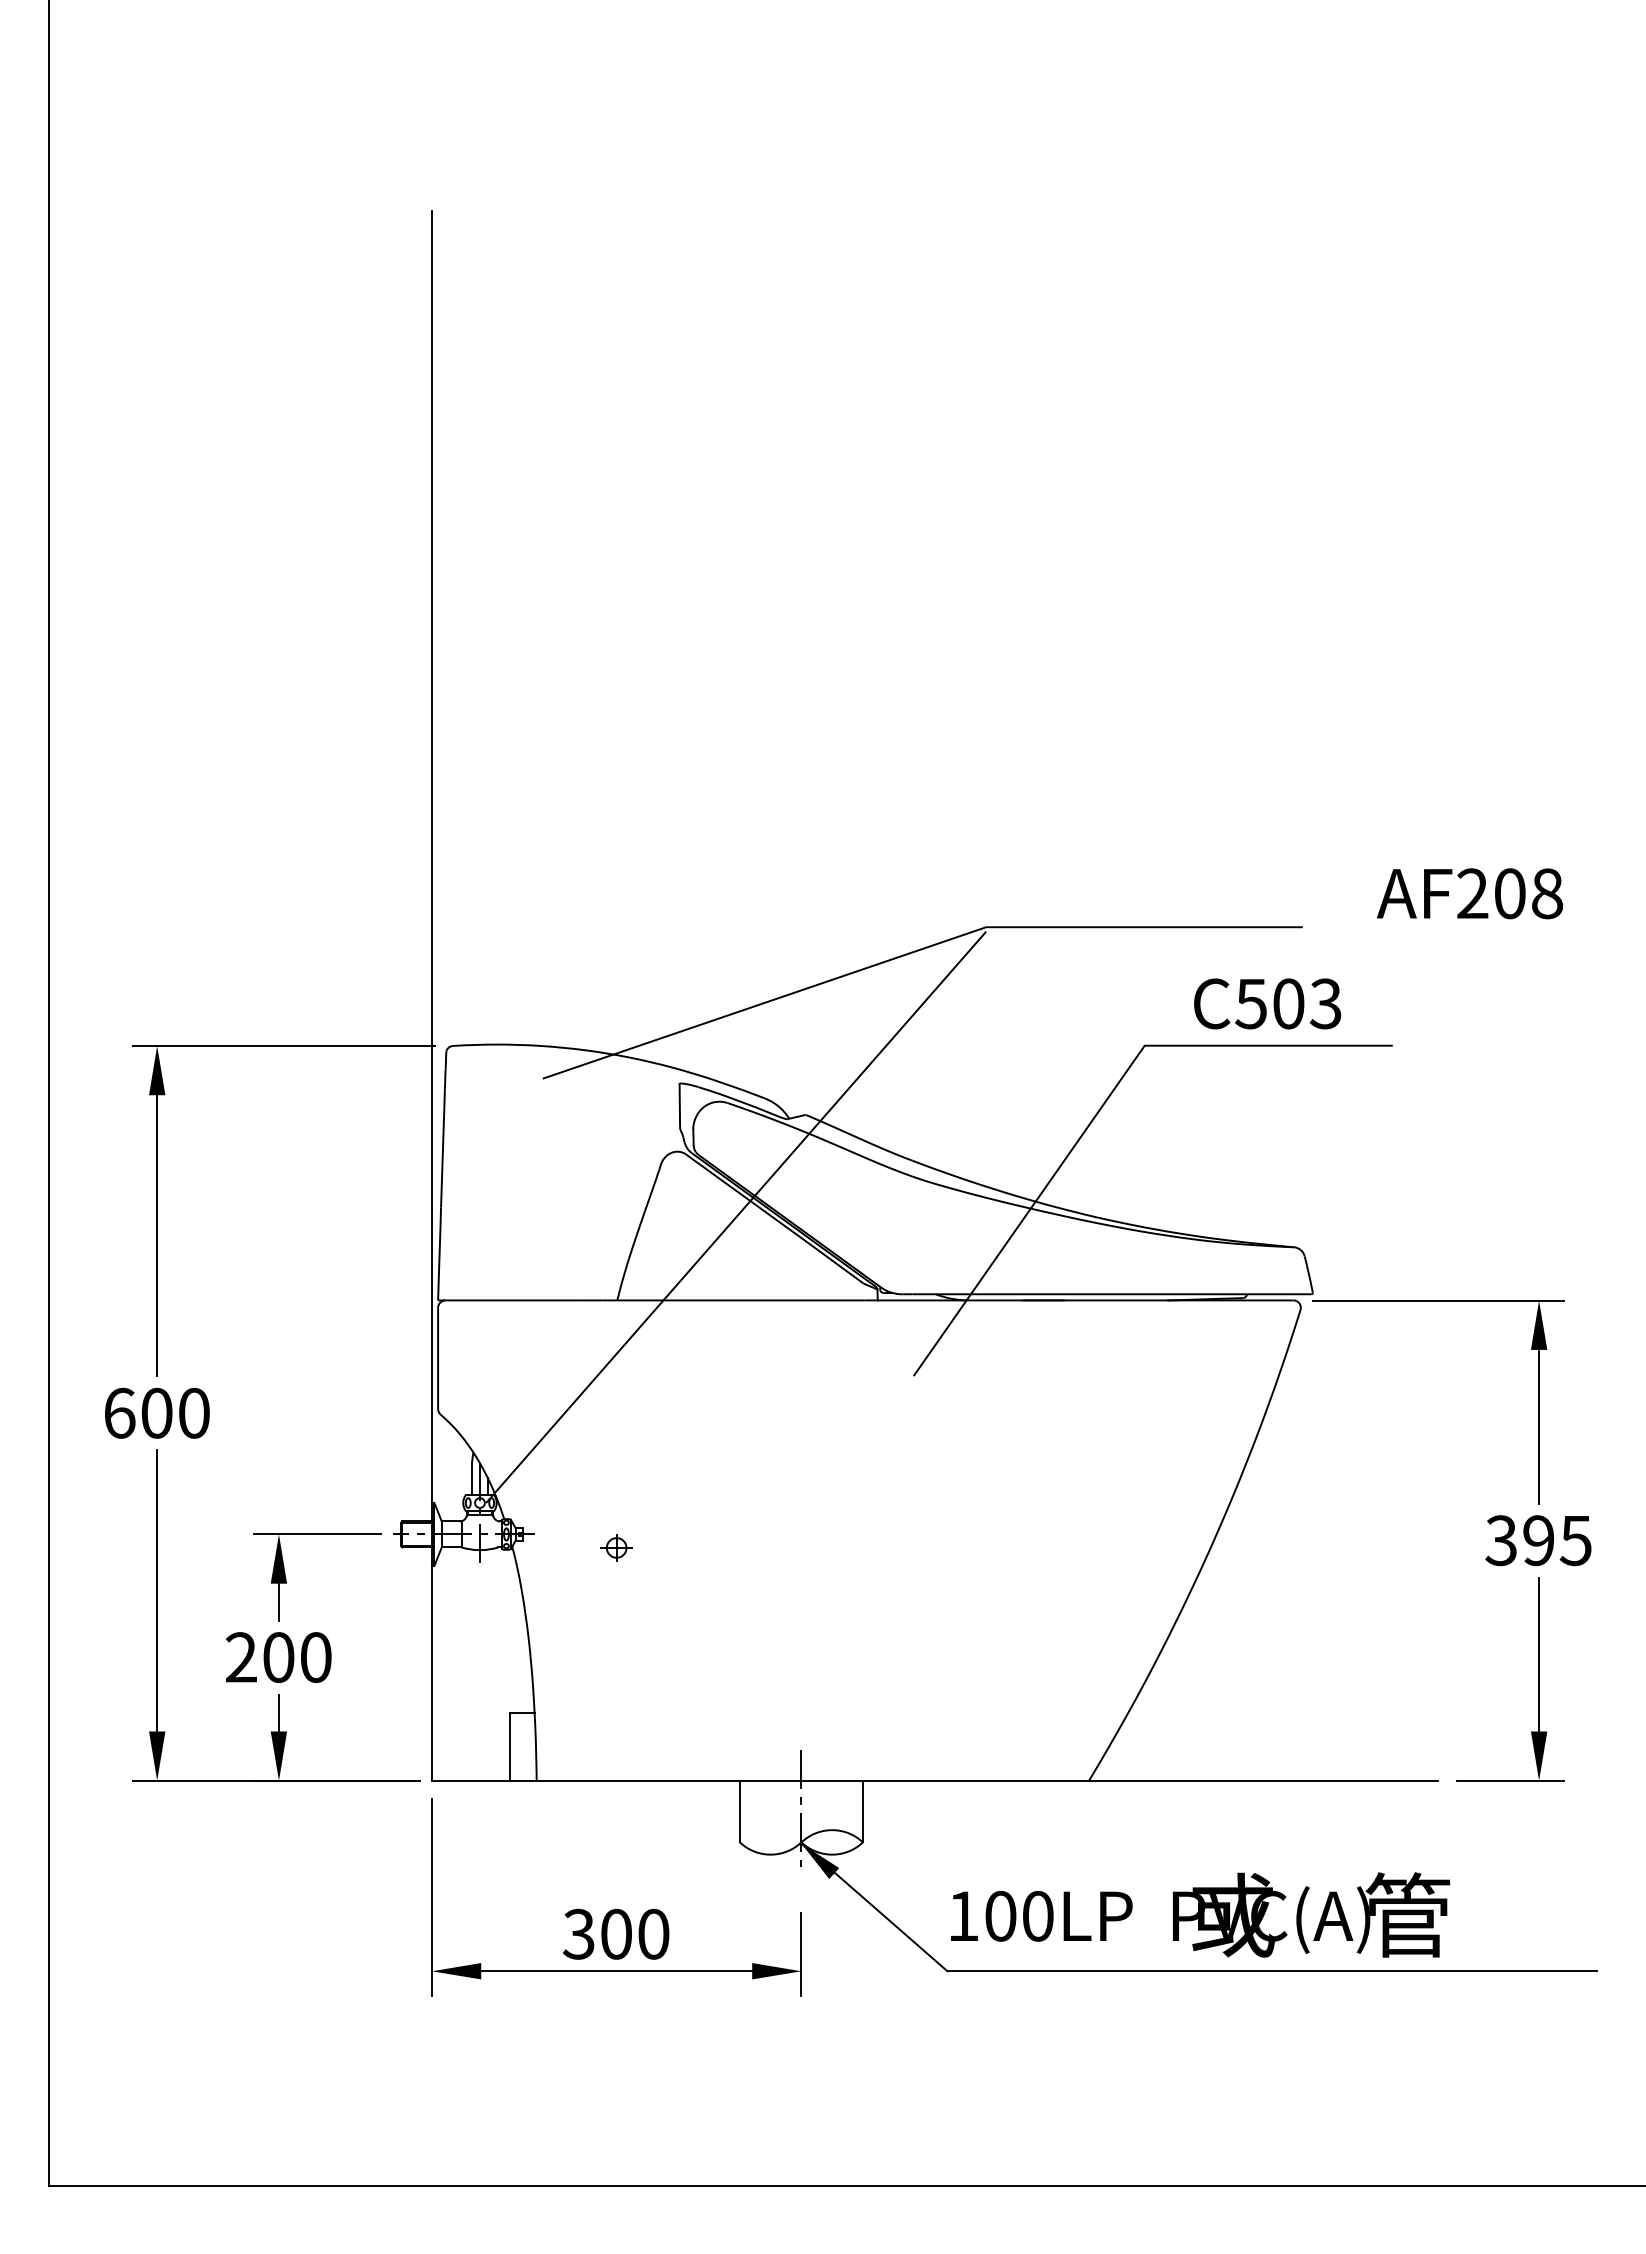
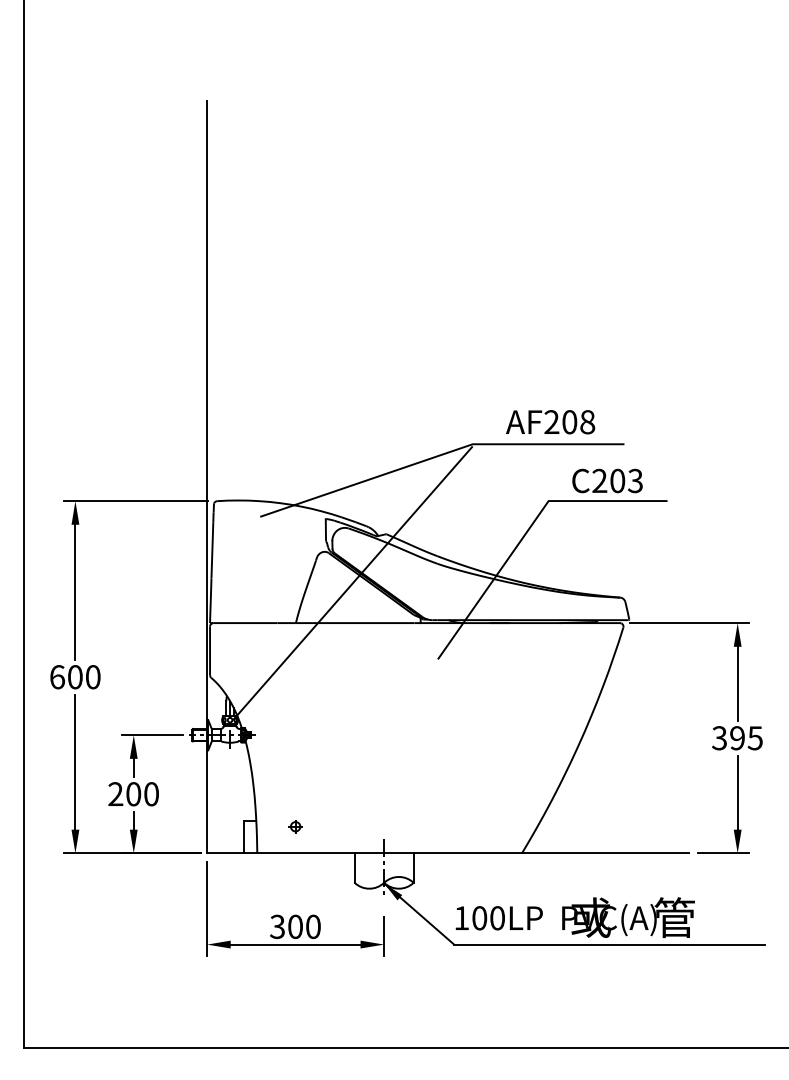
text: (1469, 894) -> (550, 422), moved
text: (1250, 1002) -> (599, 480), C503 -> C203
part: (616, 1547) -> (295, 826), moved

